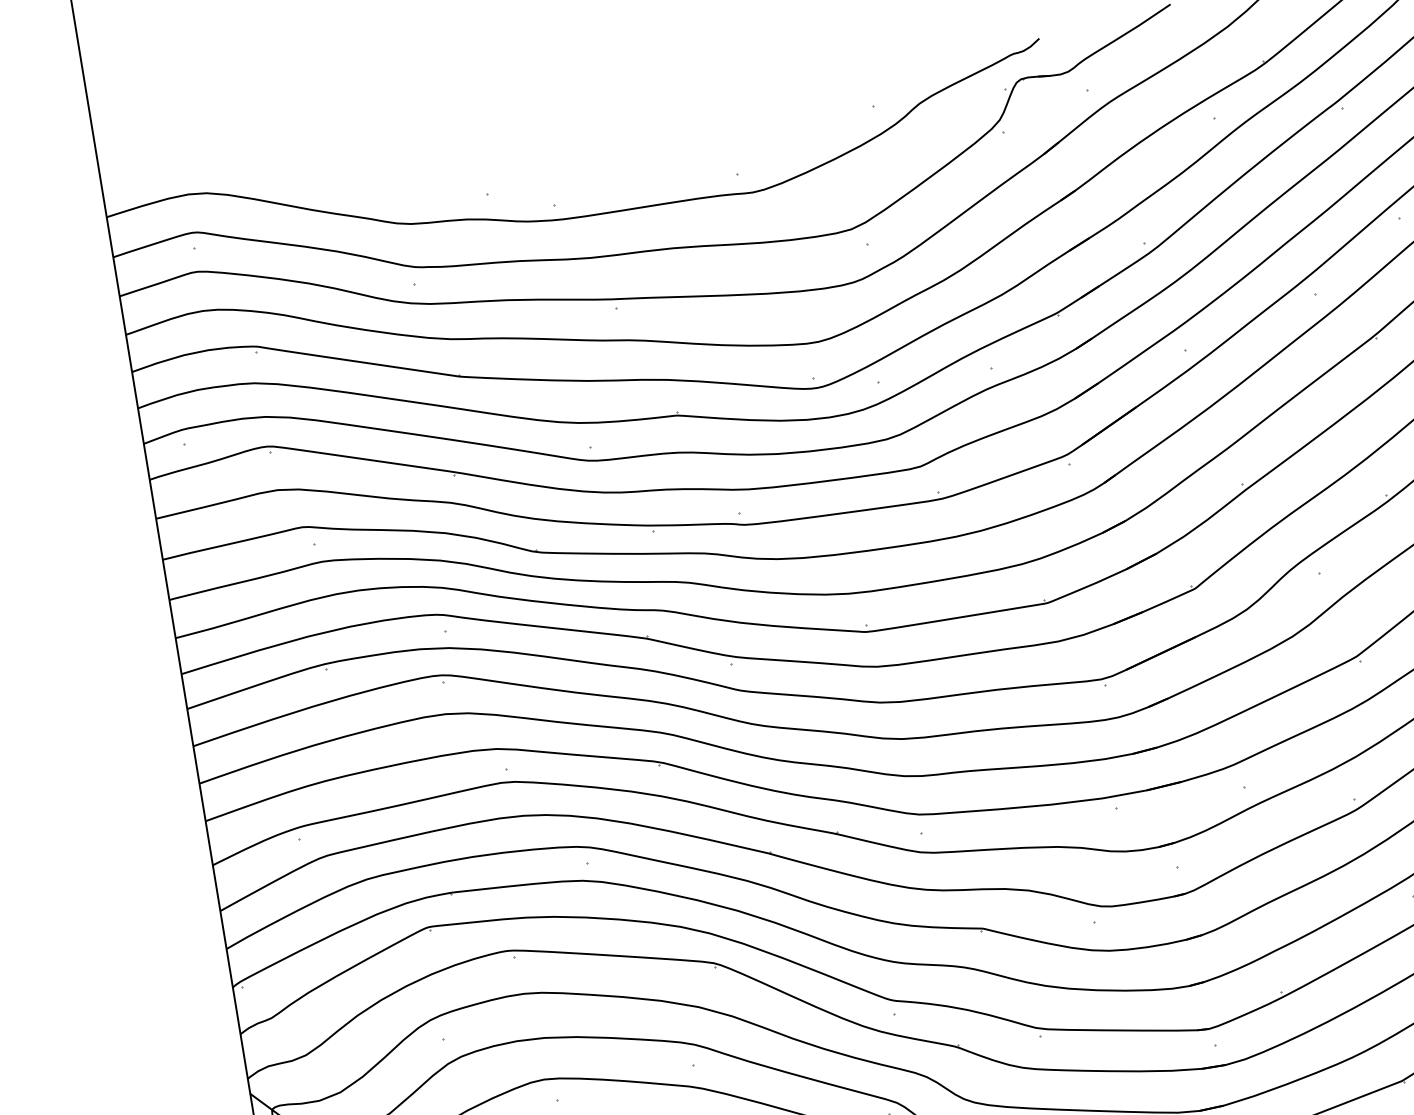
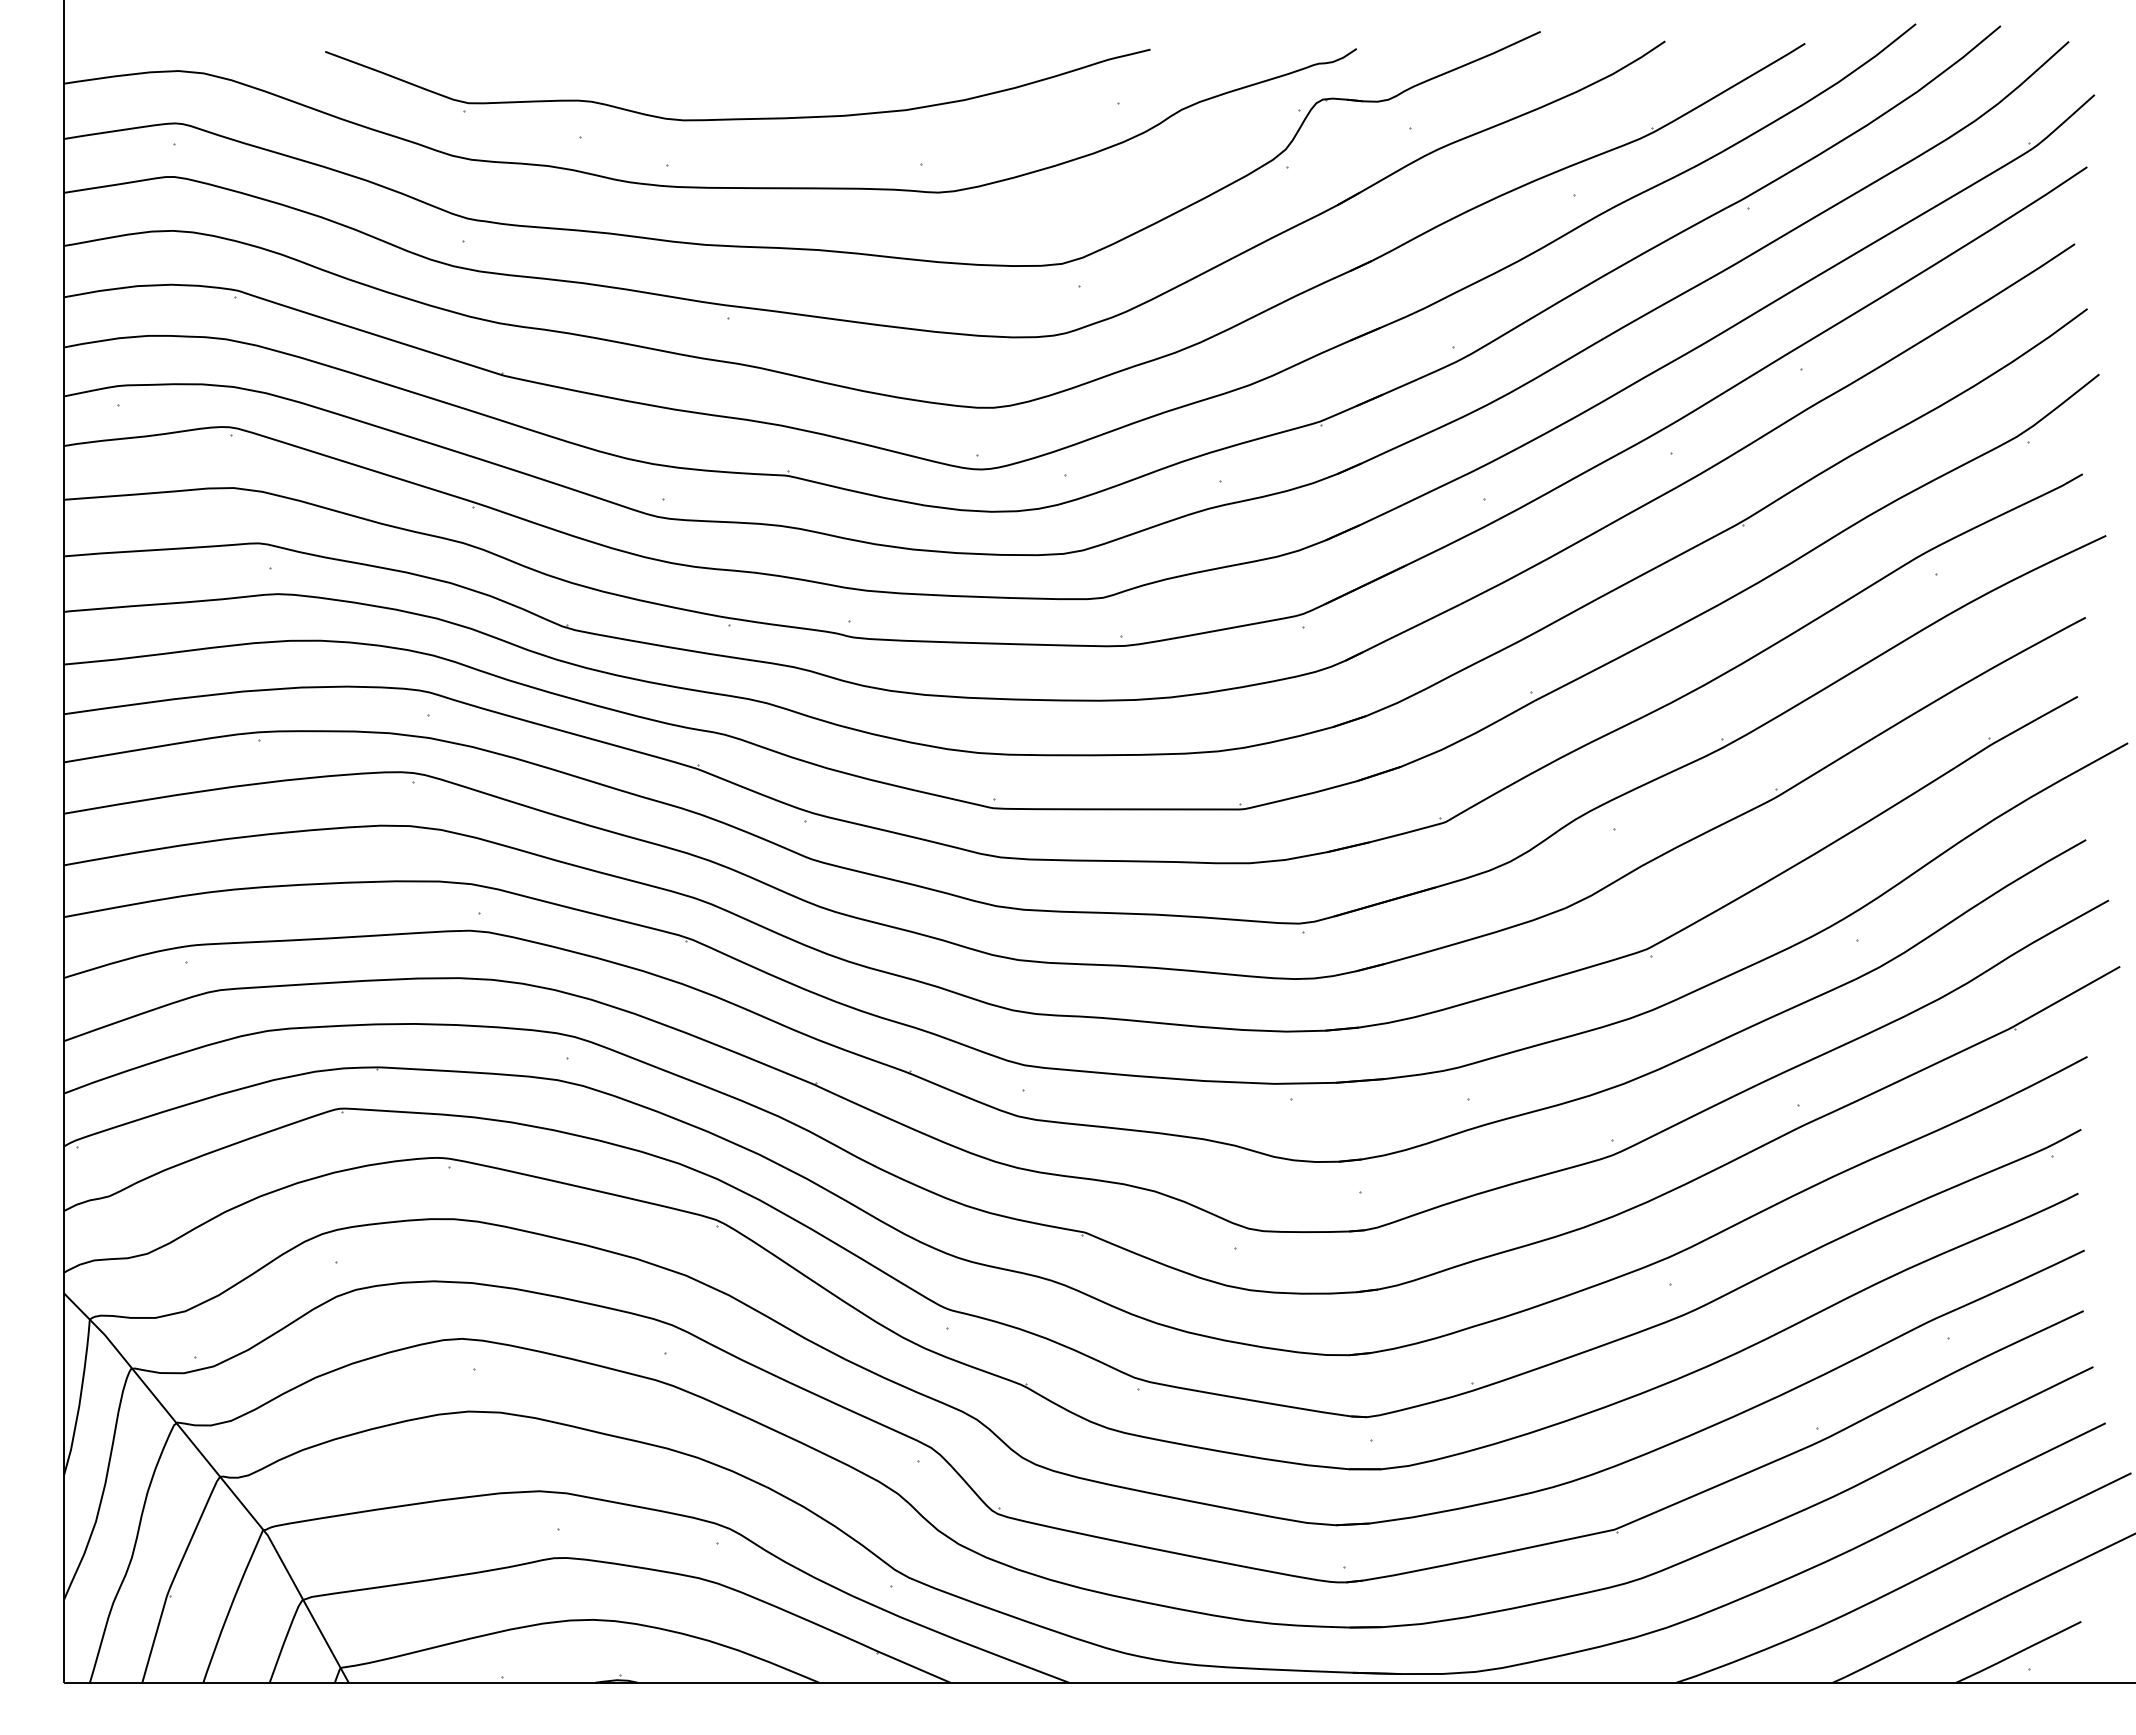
part: (598, 162) -> (737, 118), added

